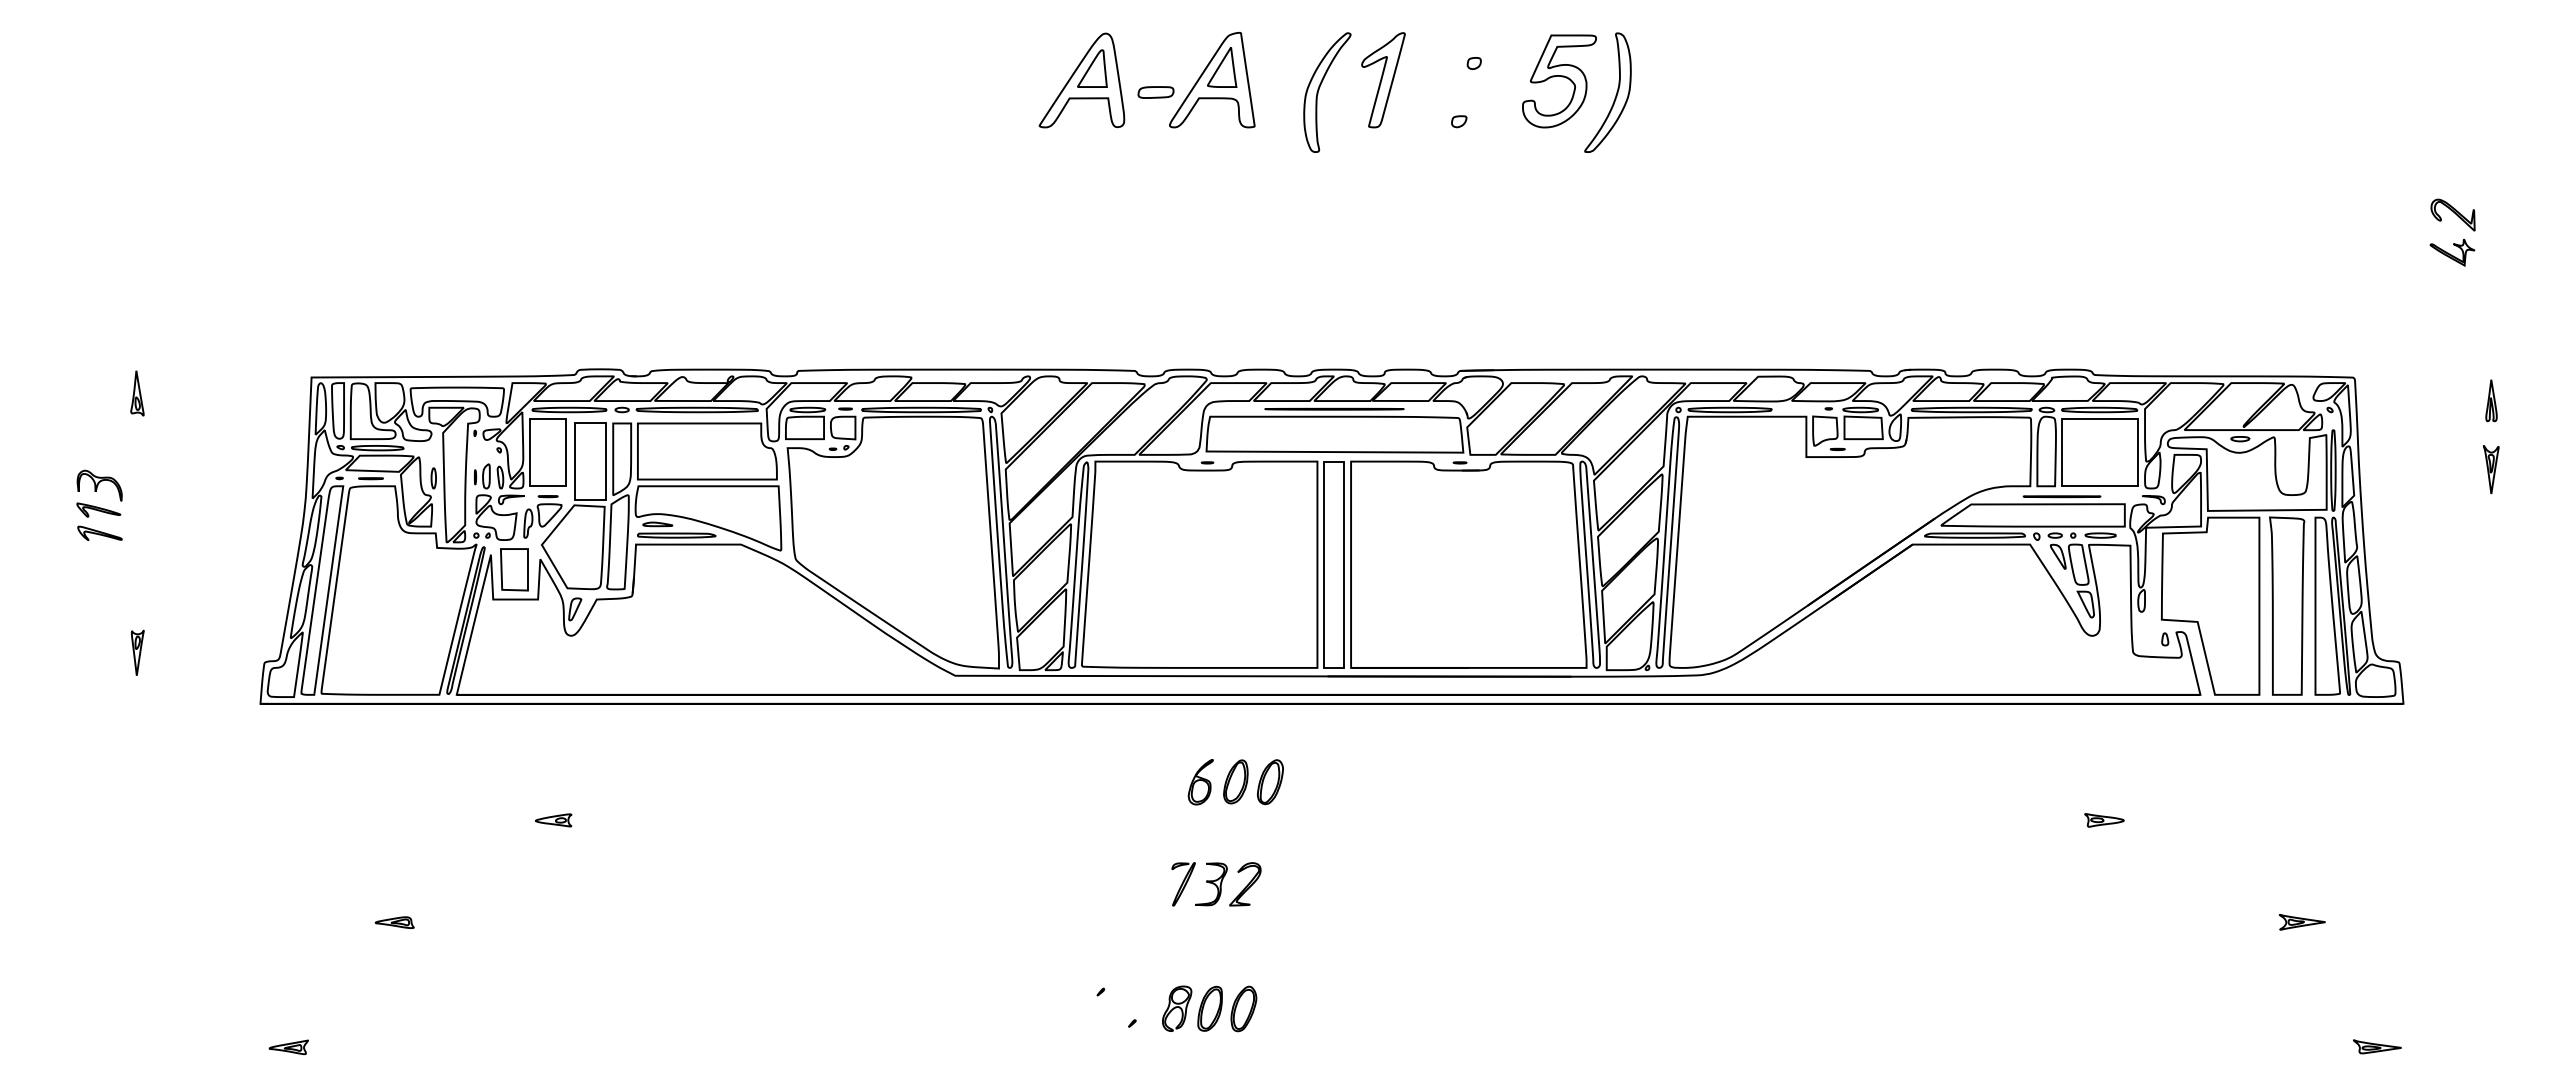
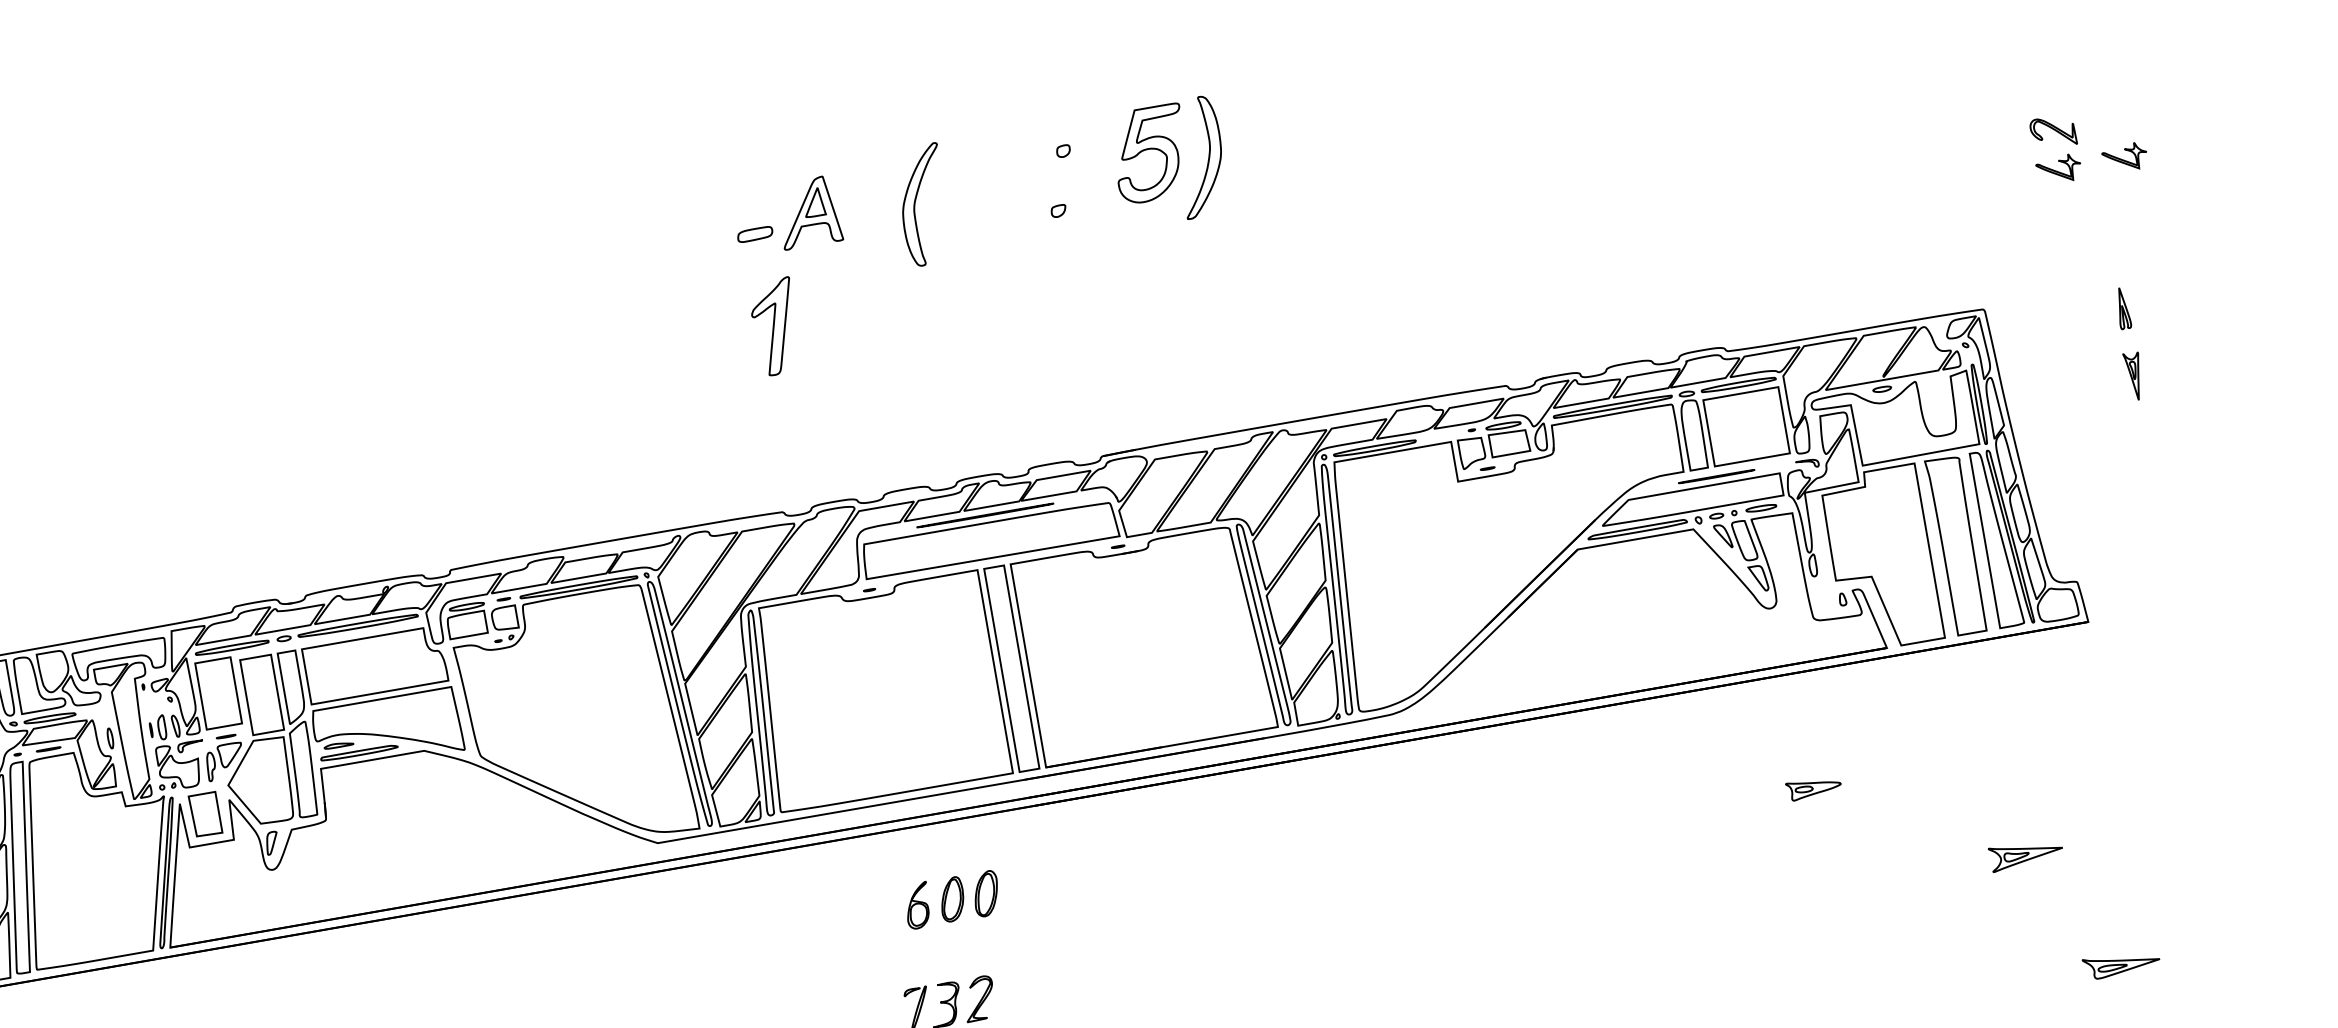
part: (1212, 79) -> (808, 211), size x0.7
part: (1081, 80) -> (679, 235), removed
part: (1383, 80) -> (775, 327), moved
part: (2519, 252) -> (2125, 157), added
part: (2104, 820) -> (1814, 788), size x1.4
part: (2302, 922) -> (2026, 854), size x1.6
part: (2377, 1046) -> (2121, 963), size x1.6

